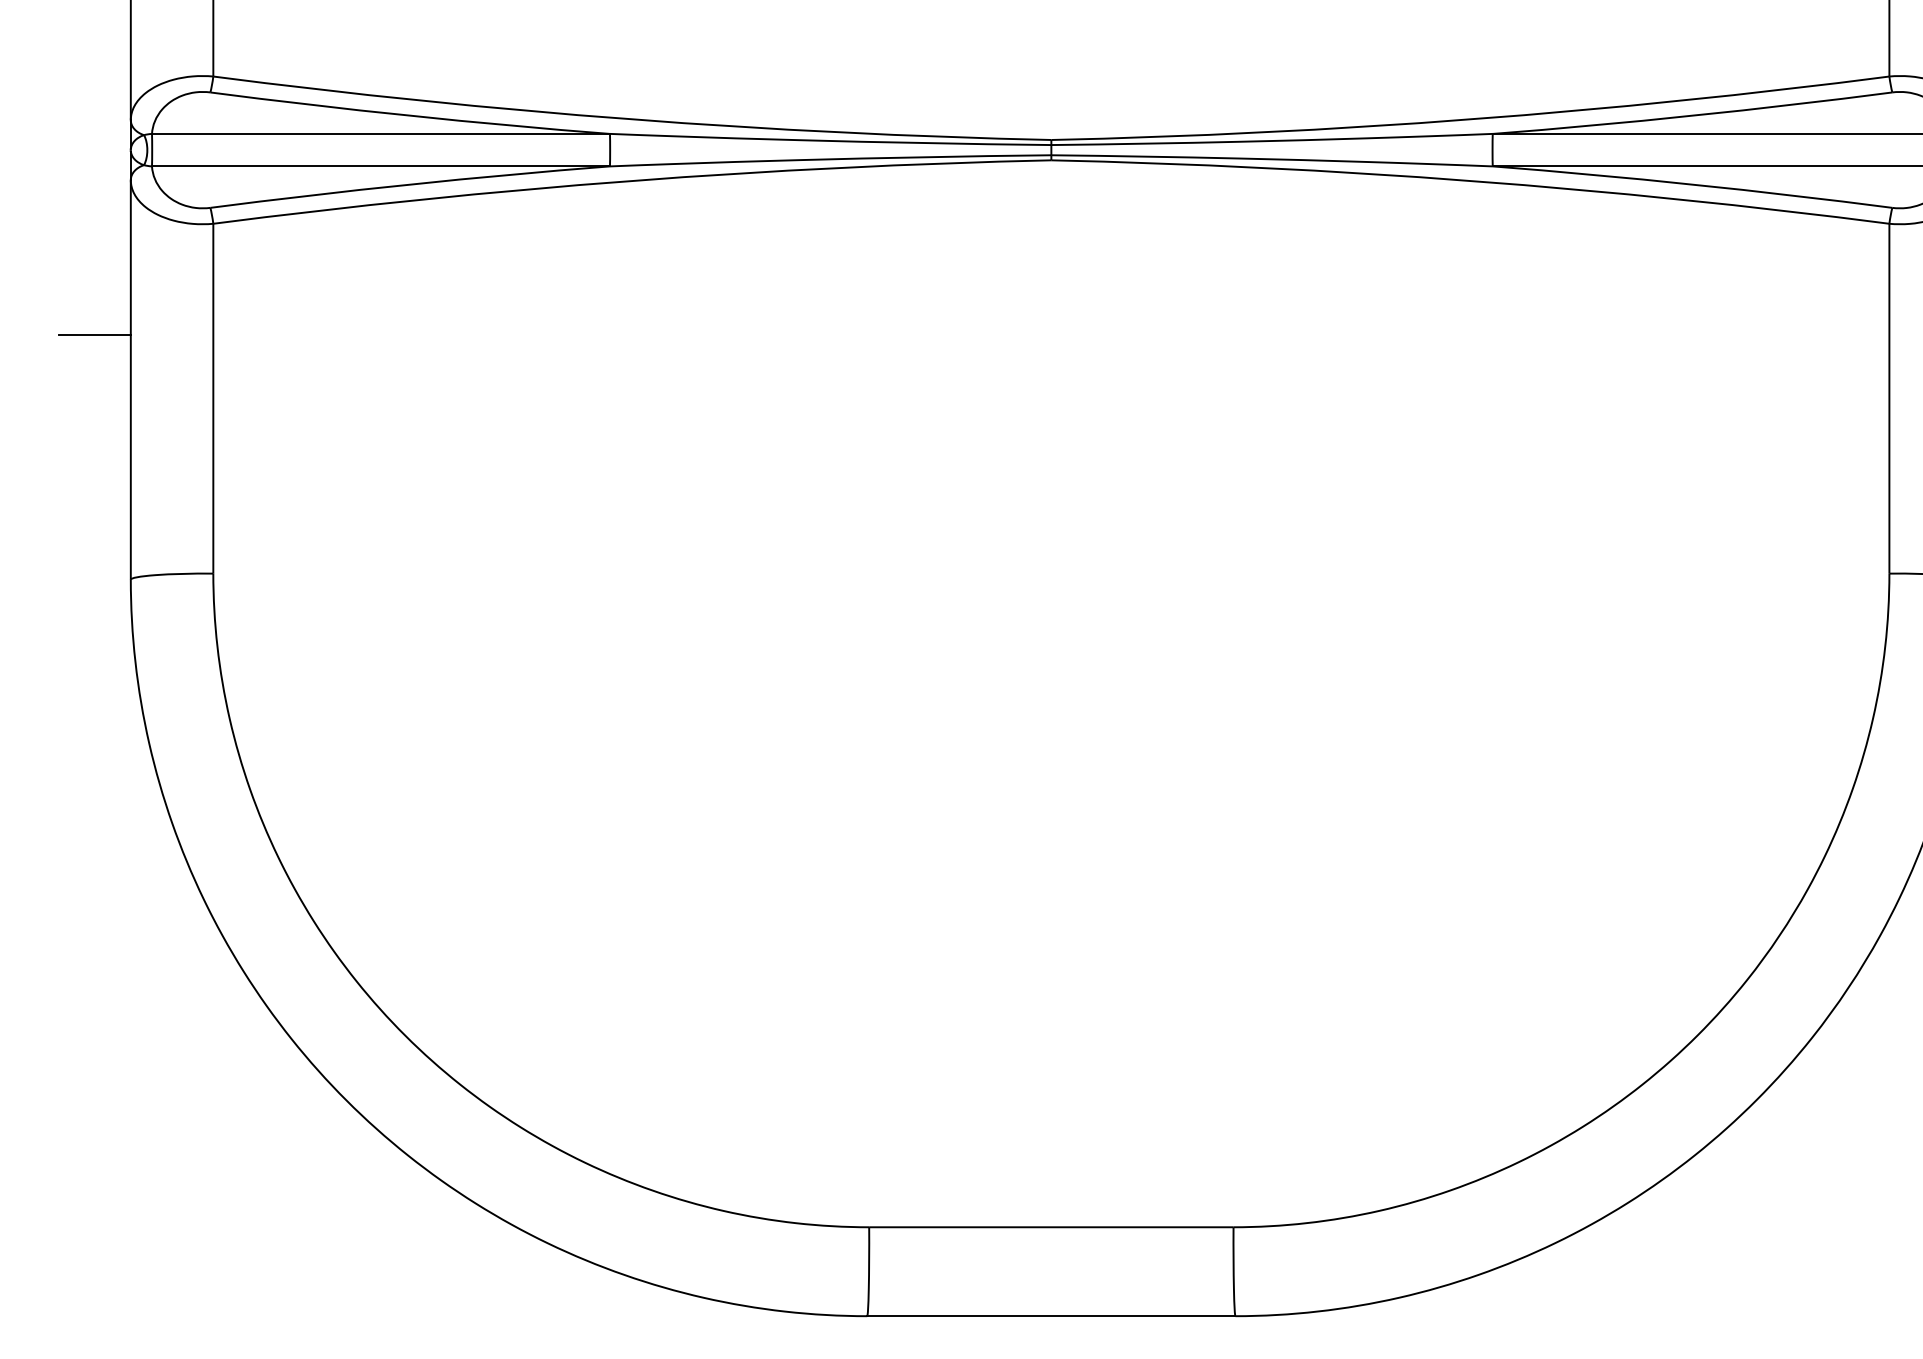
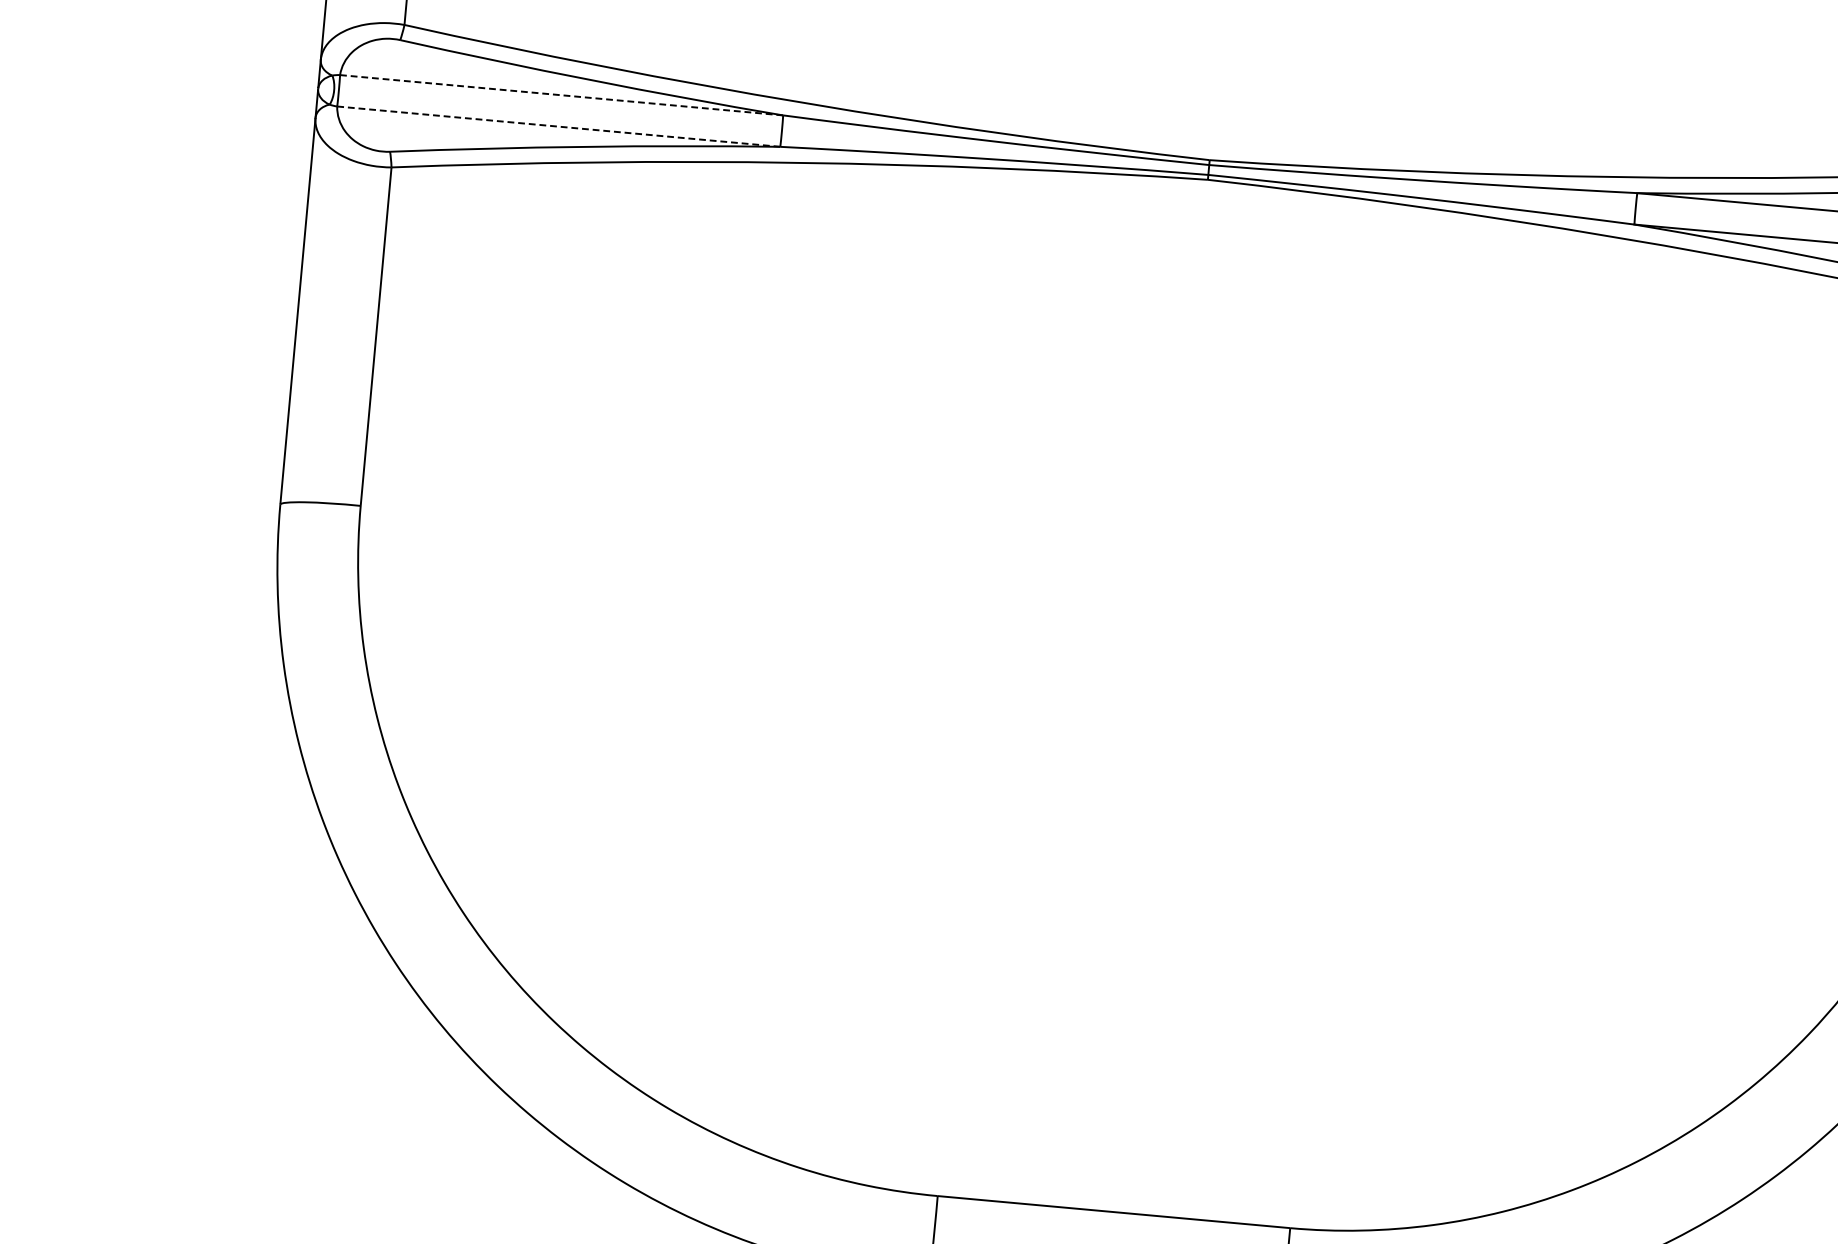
line: (380, 133) -> (561, 94), solid -> dashed
line: (380, 166) -> (558, 126), solid -> dashed
line: (94, 335) -> (266, 265), removed

